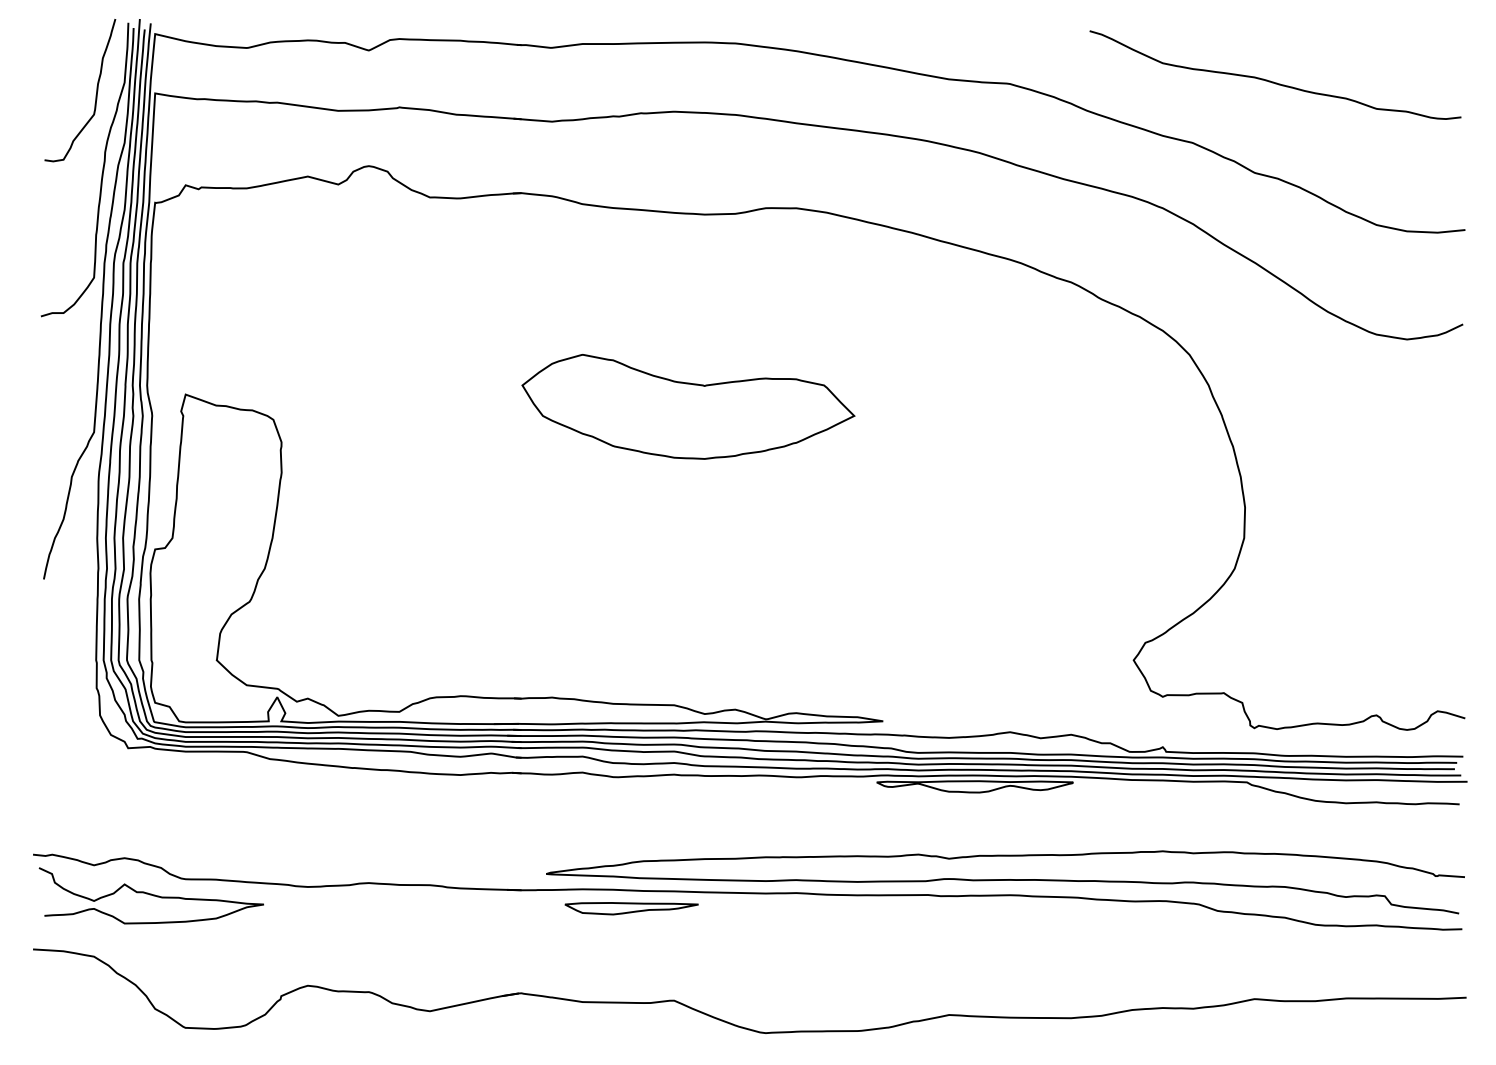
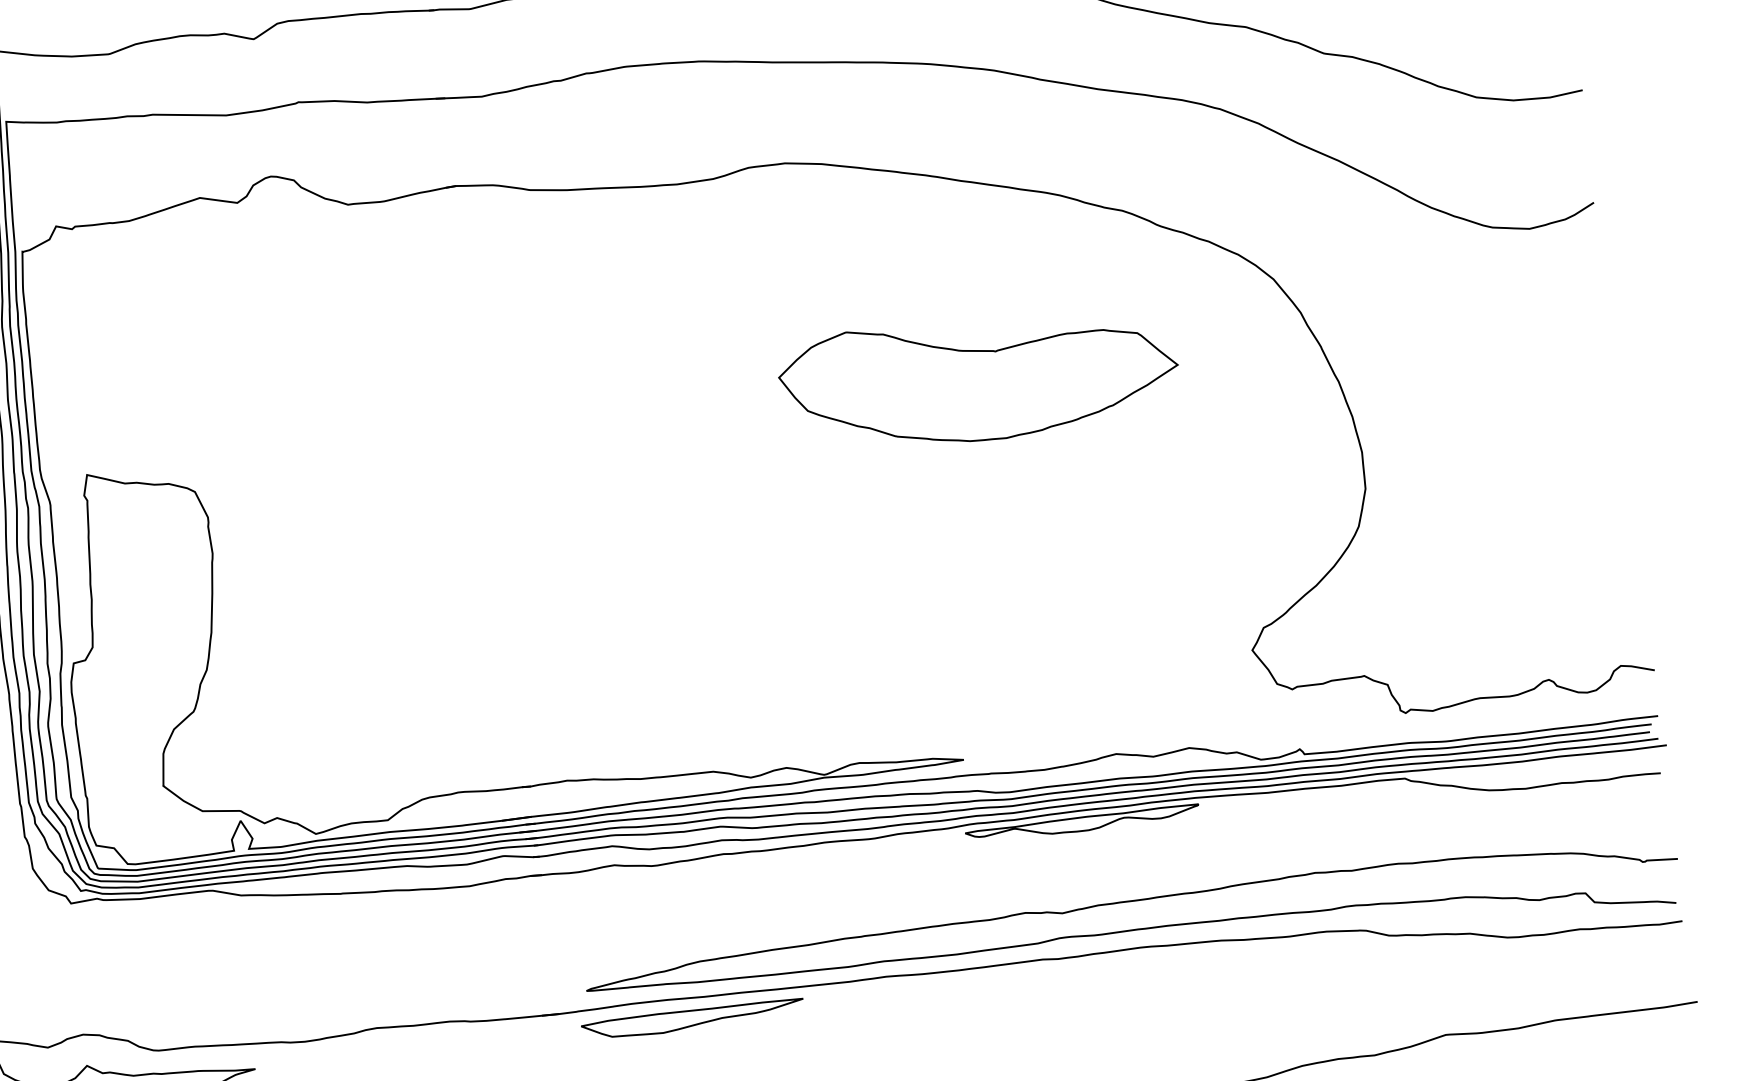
part: (688, 406) -> (979, 378), moved
part: (631, 908) -> (692, 1019), size x1.4

